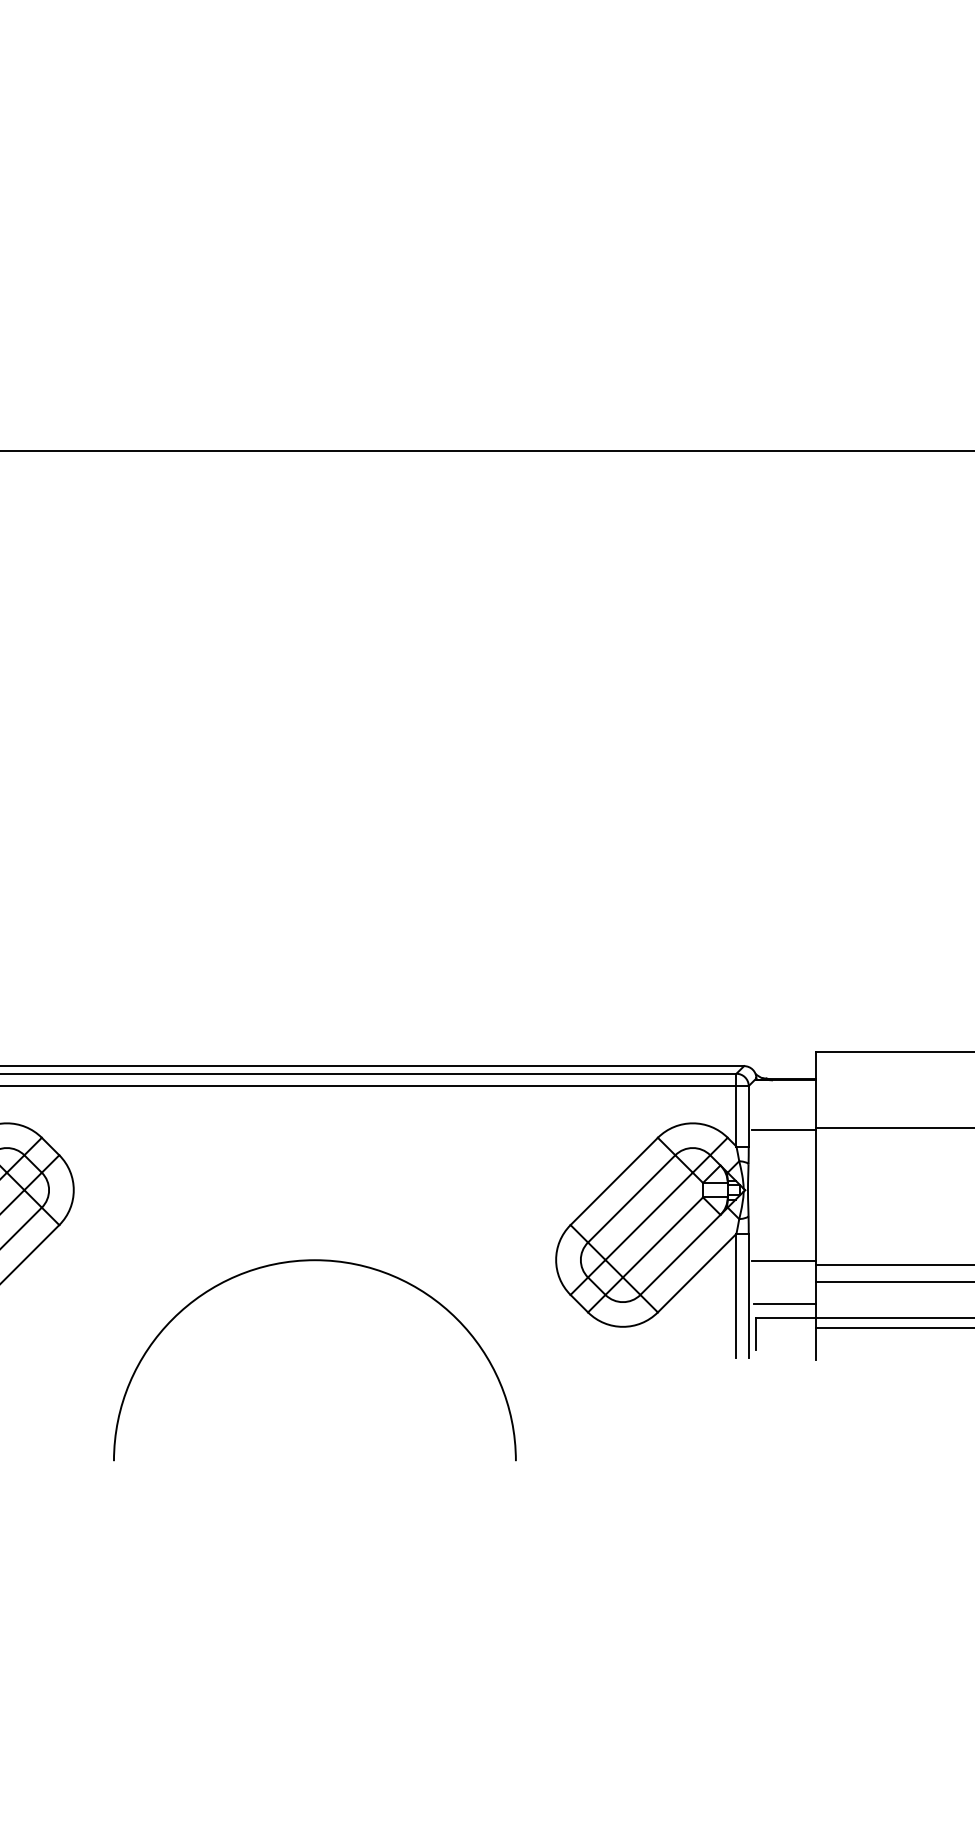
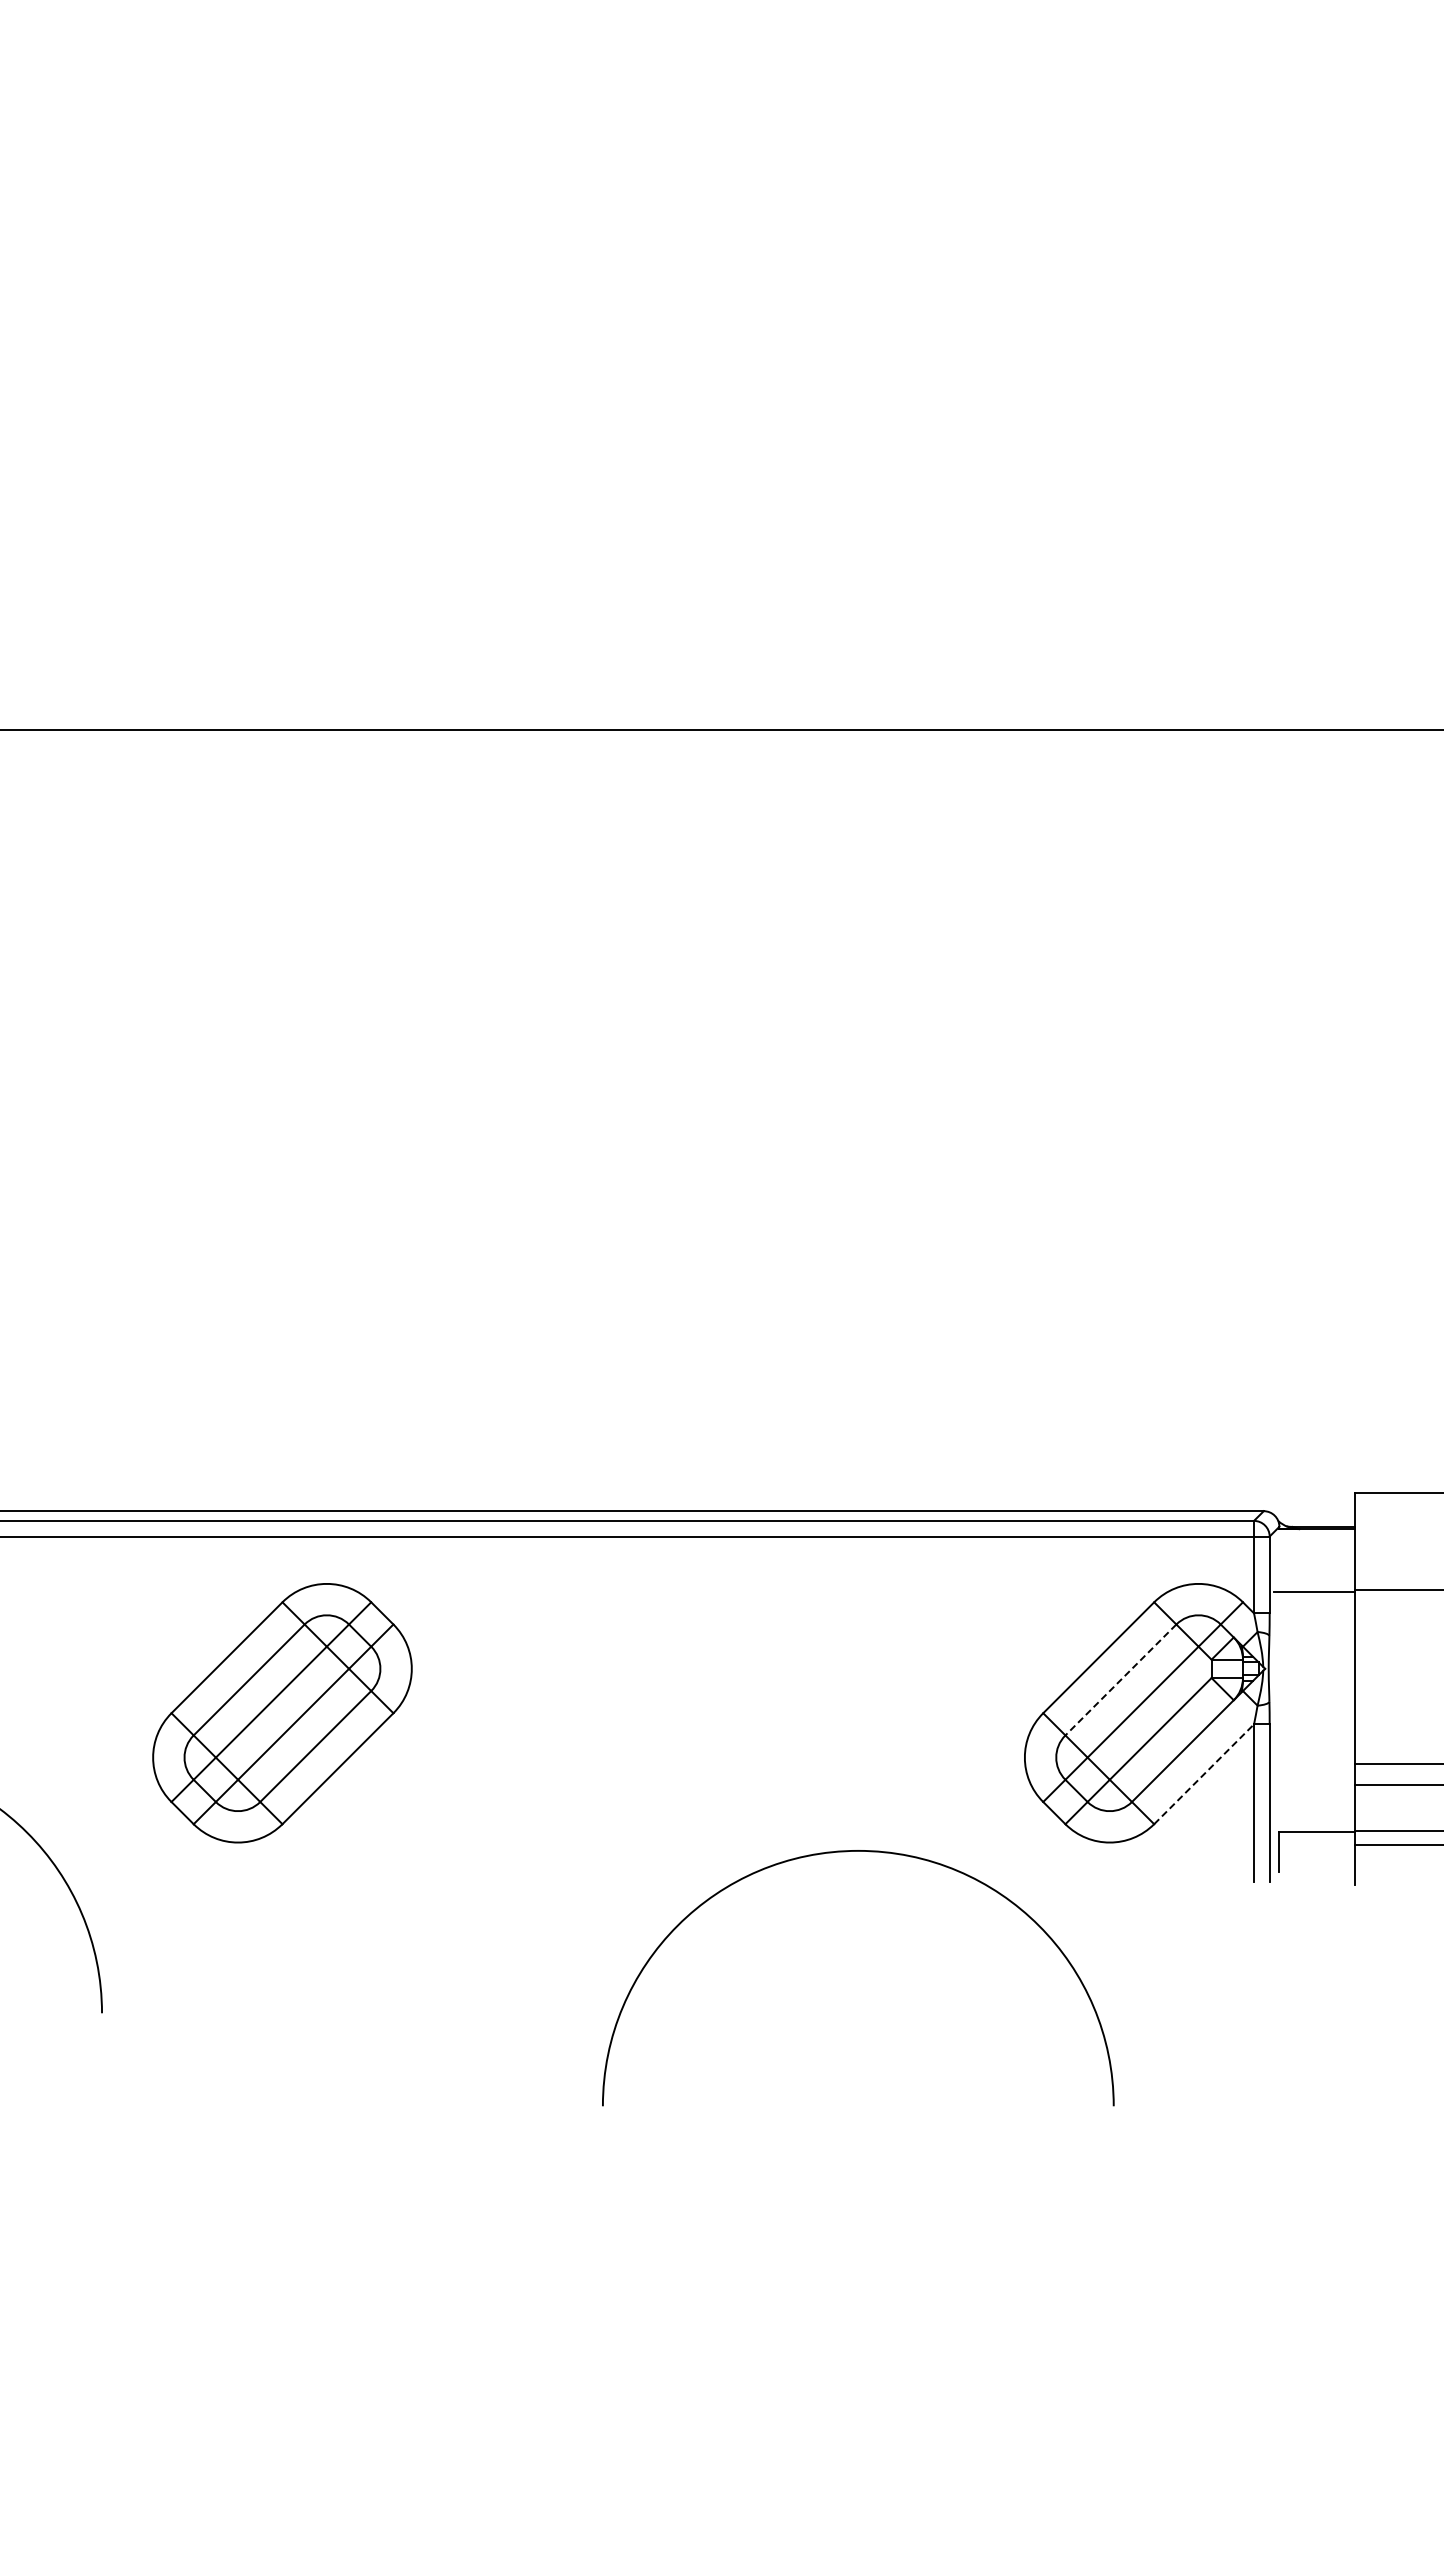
line: (631, 1199) -> (1120, 1680), solid -> dashed
arc: (305, 1261) -> (846, 1852), moved
line: (783, 1261) -> (1313, 1759), removed
line: (697, 1273) -> (1204, 1774), solid -> dashed
line: (784, 1303) -> (1315, 1813), removed

